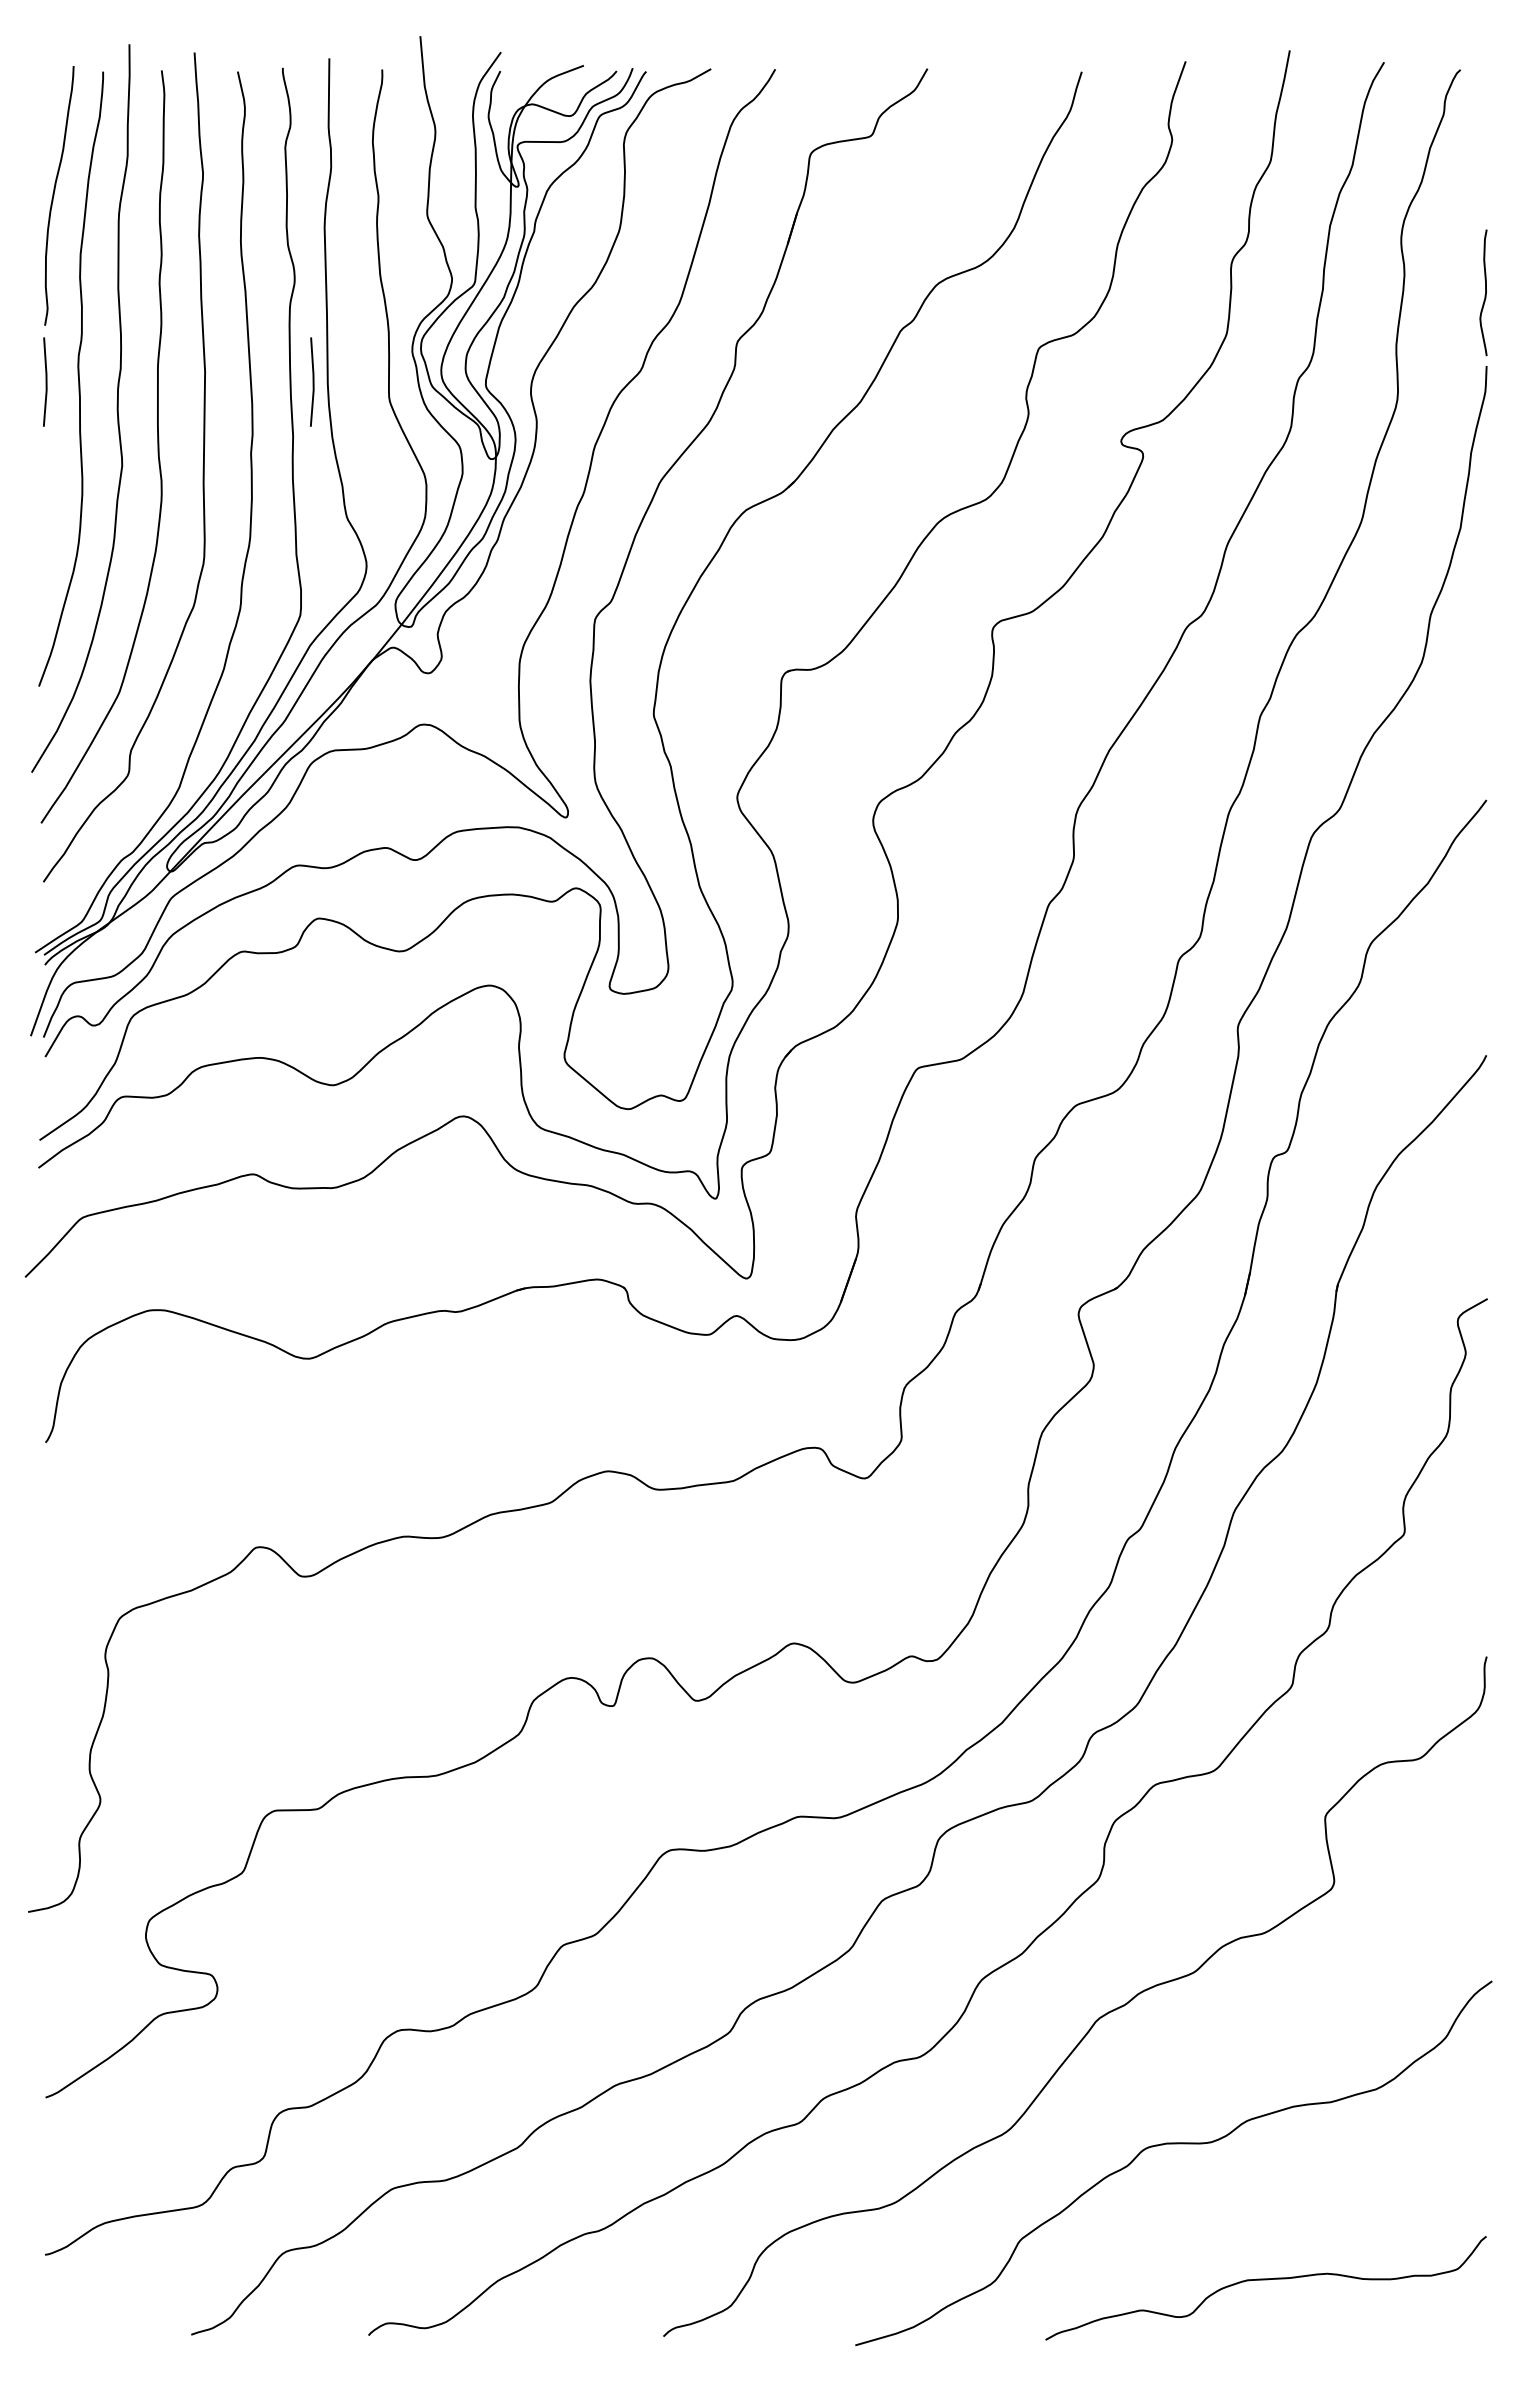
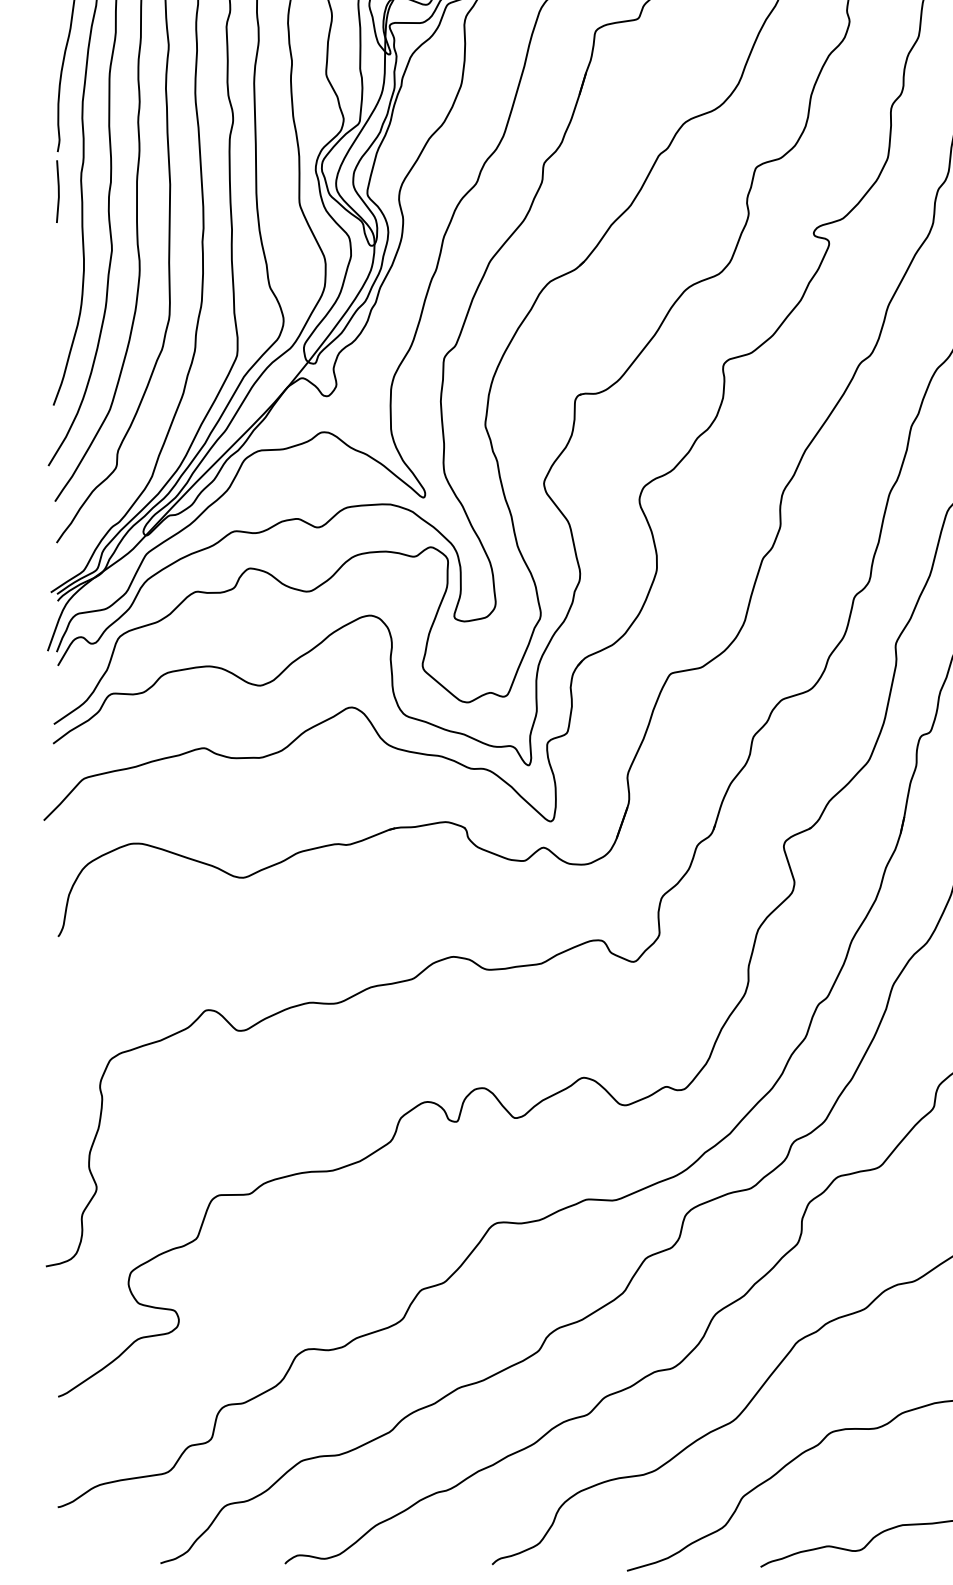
line: (312, 381) -> (245, 191), removed

